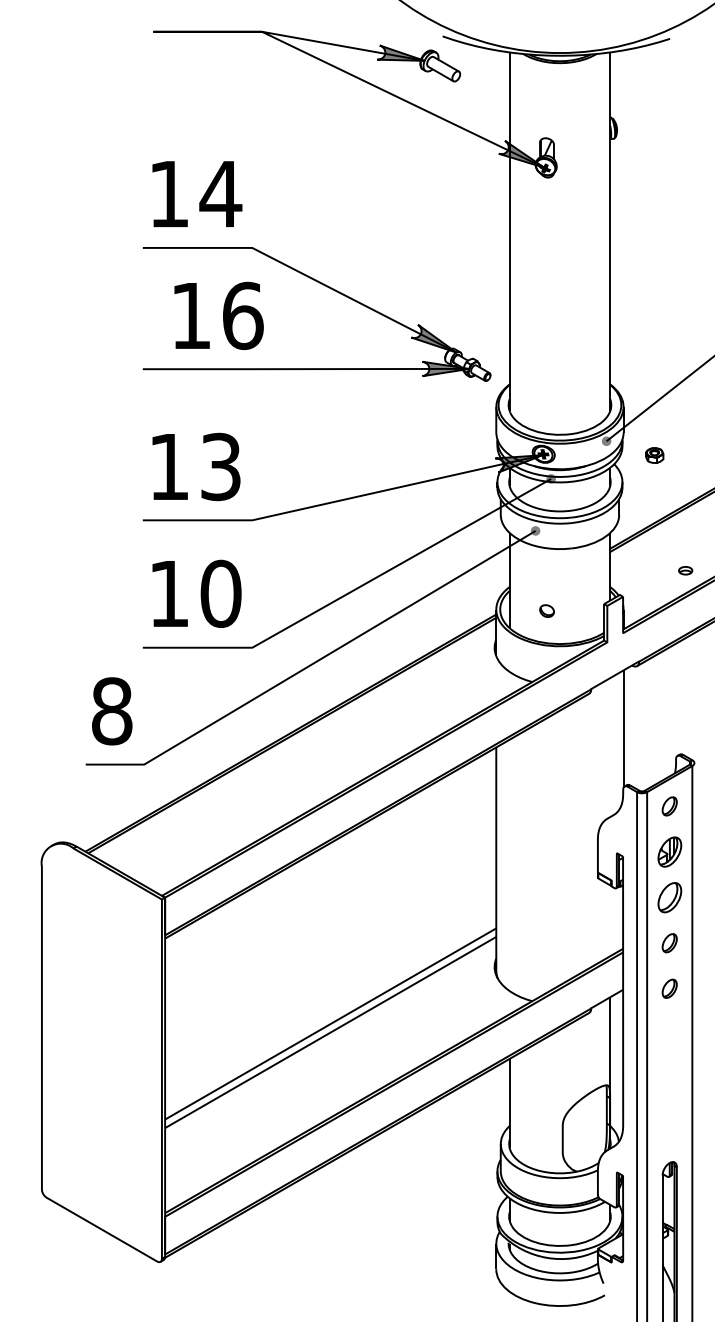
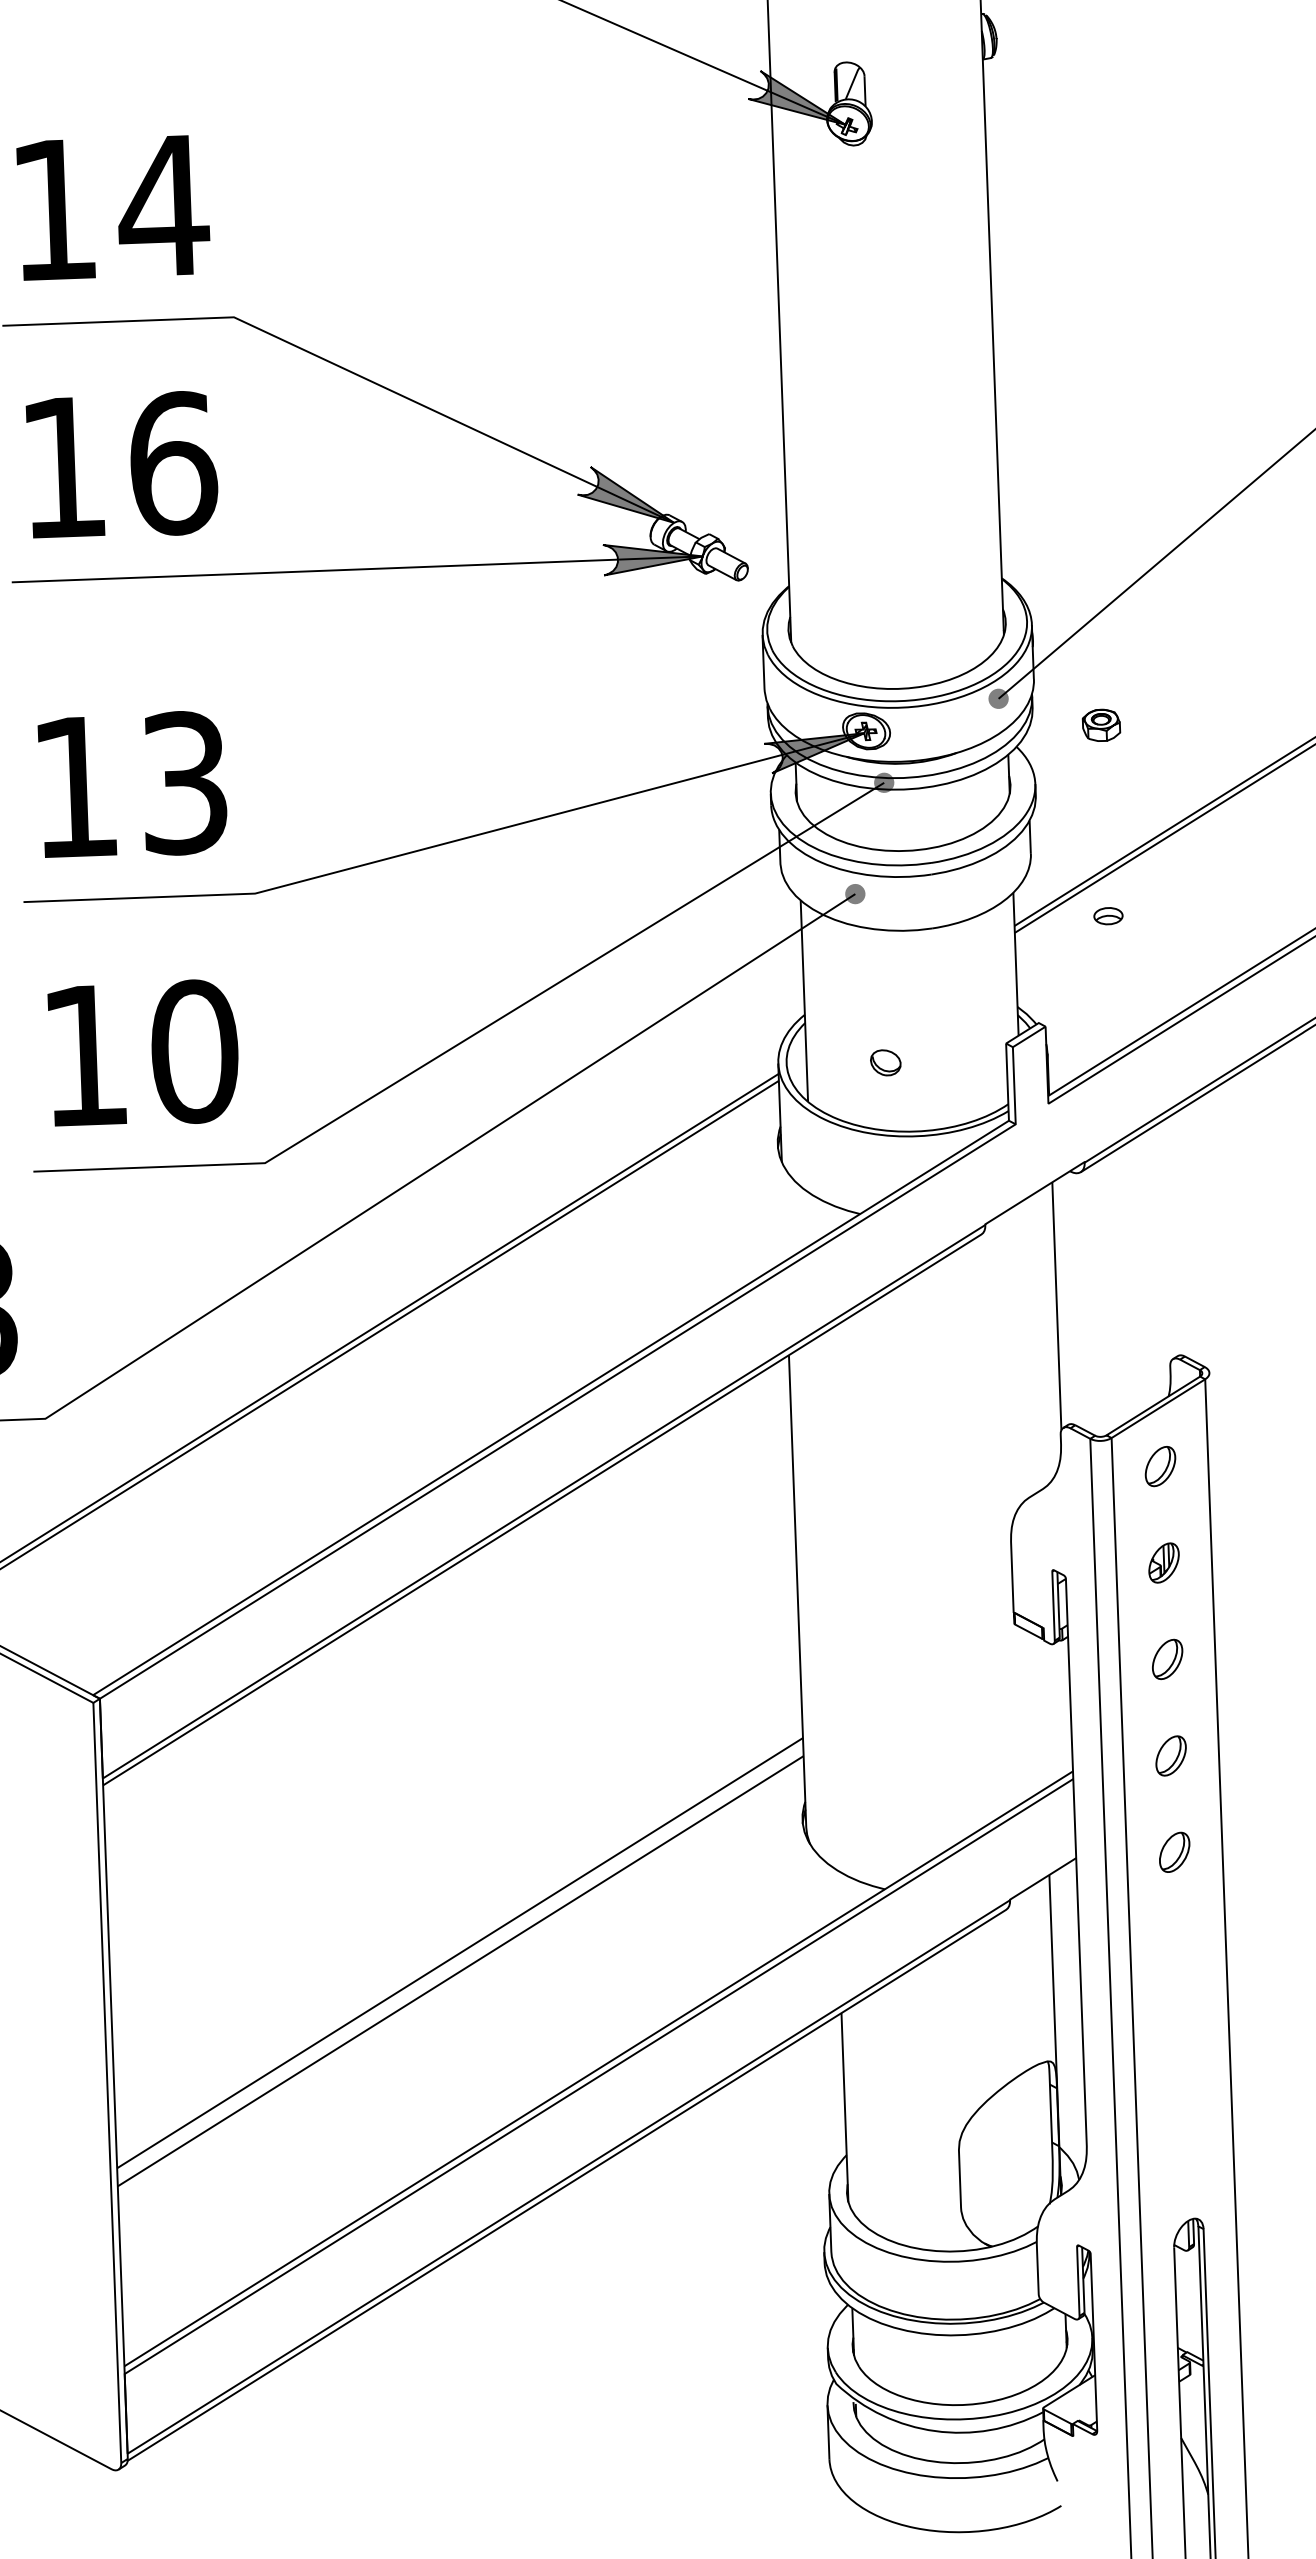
text: (218, 315) -> (121, 464), moved
part: (685, 570) -> (1108, 915), moved
part: (669, 851) -> (1163, 1561), size x0.62
part: (669, 897) -> (1167, 1659), size x0.62

